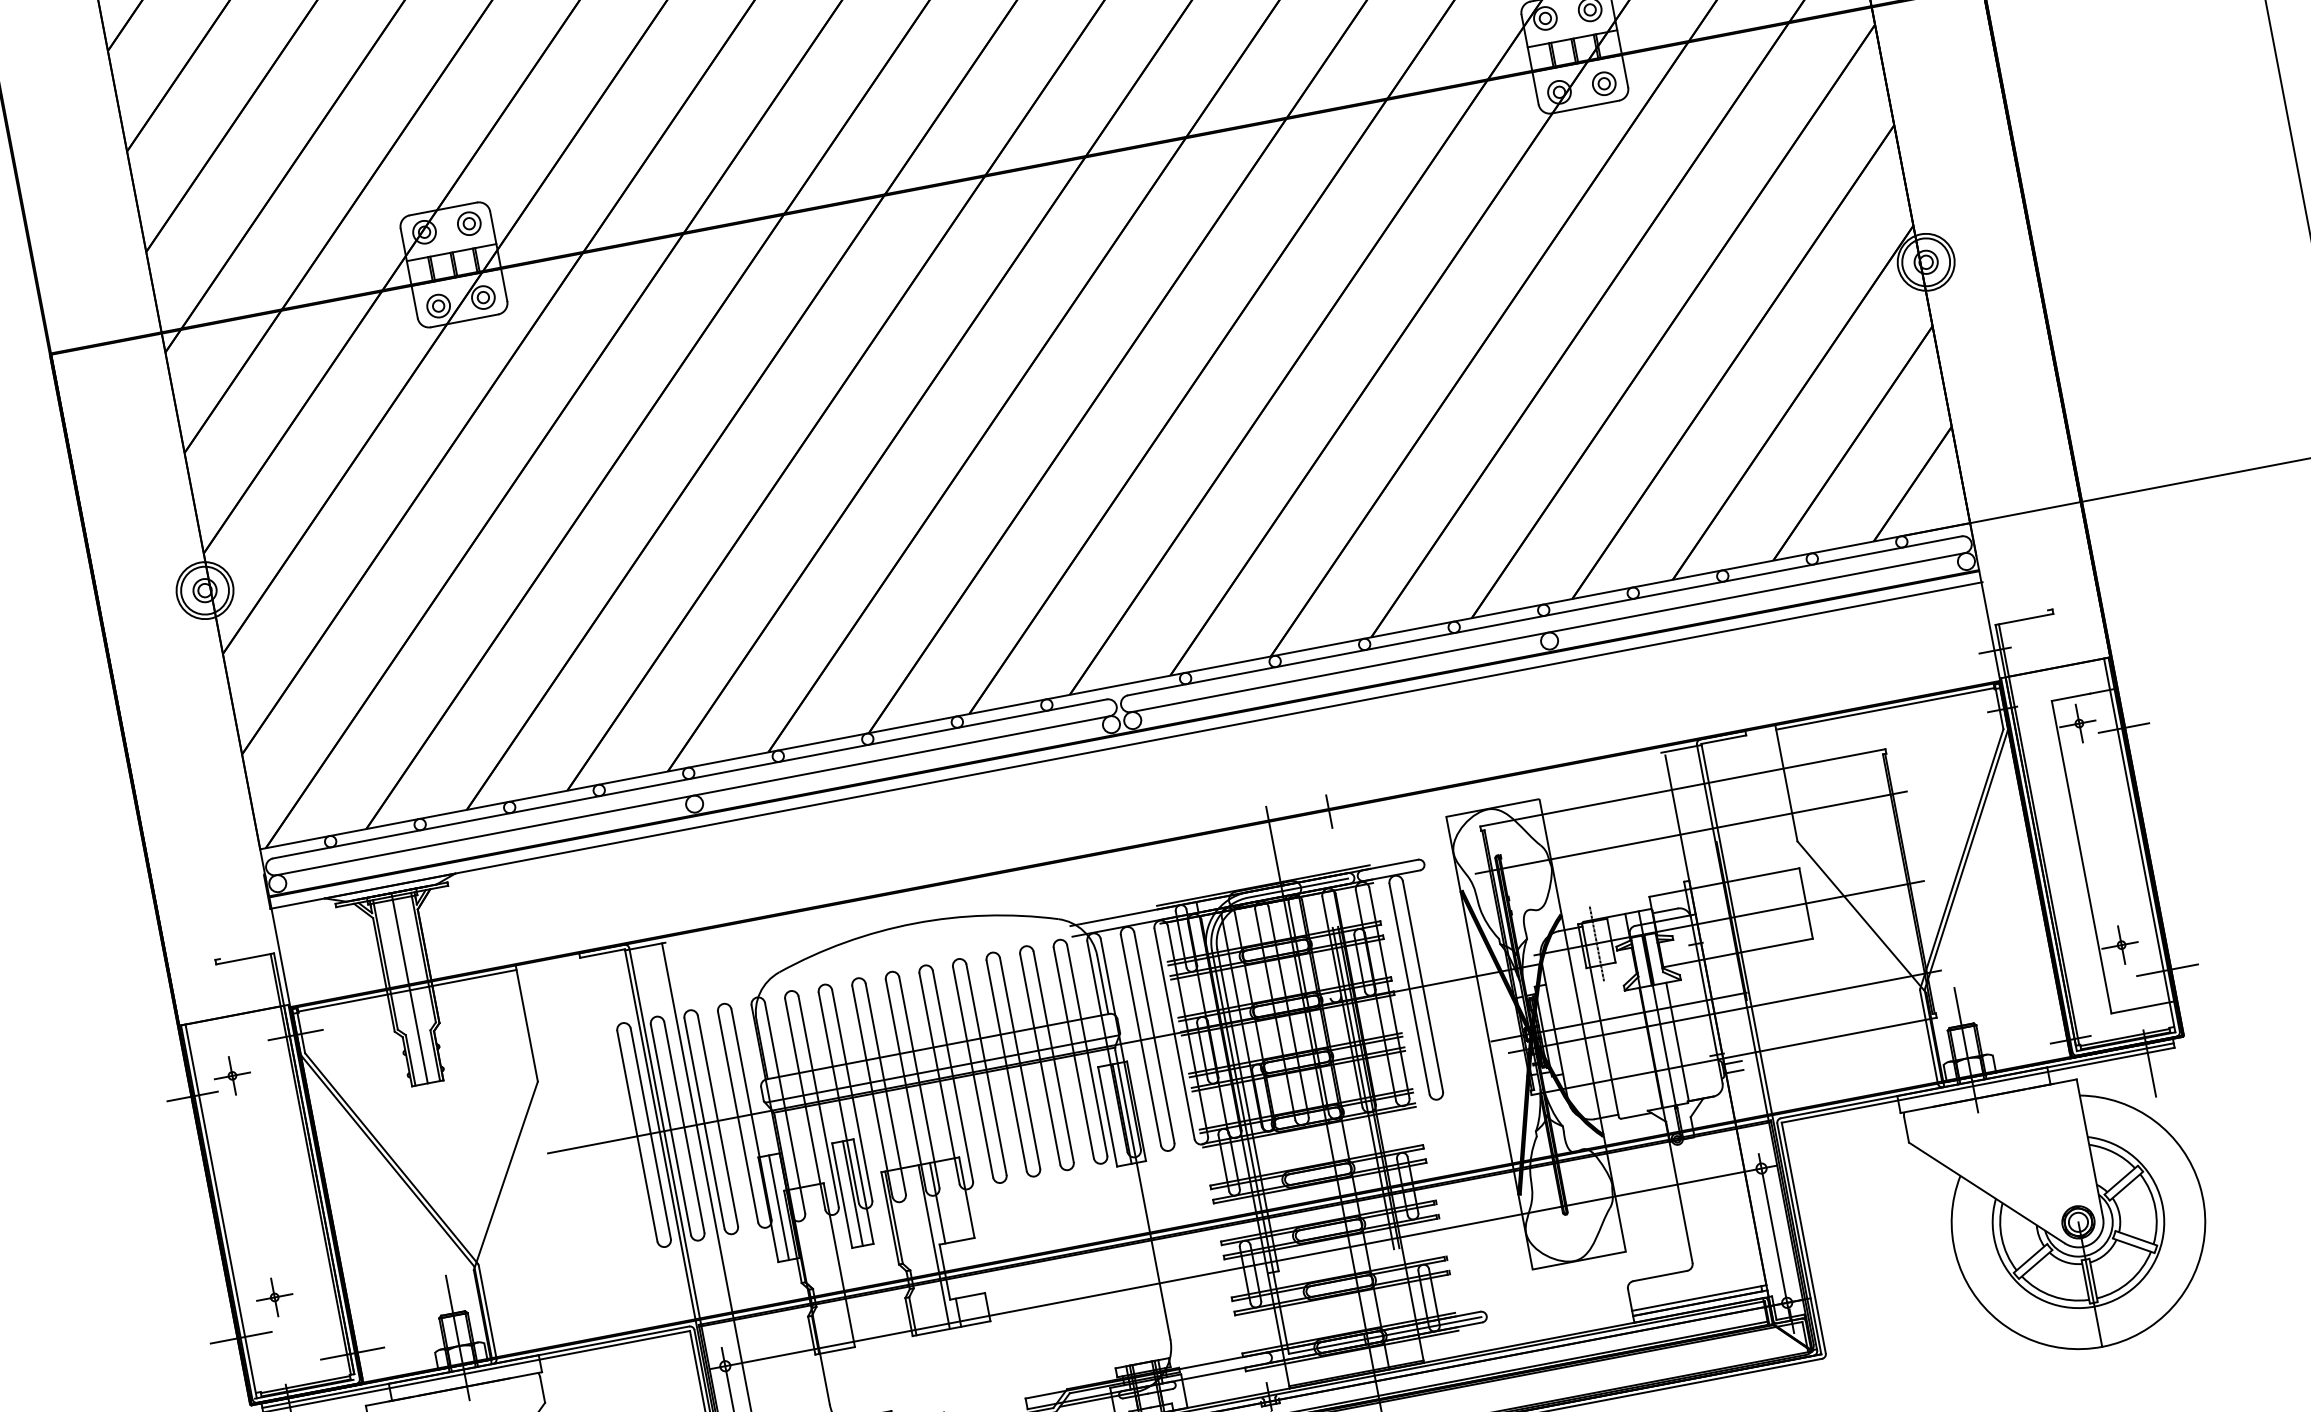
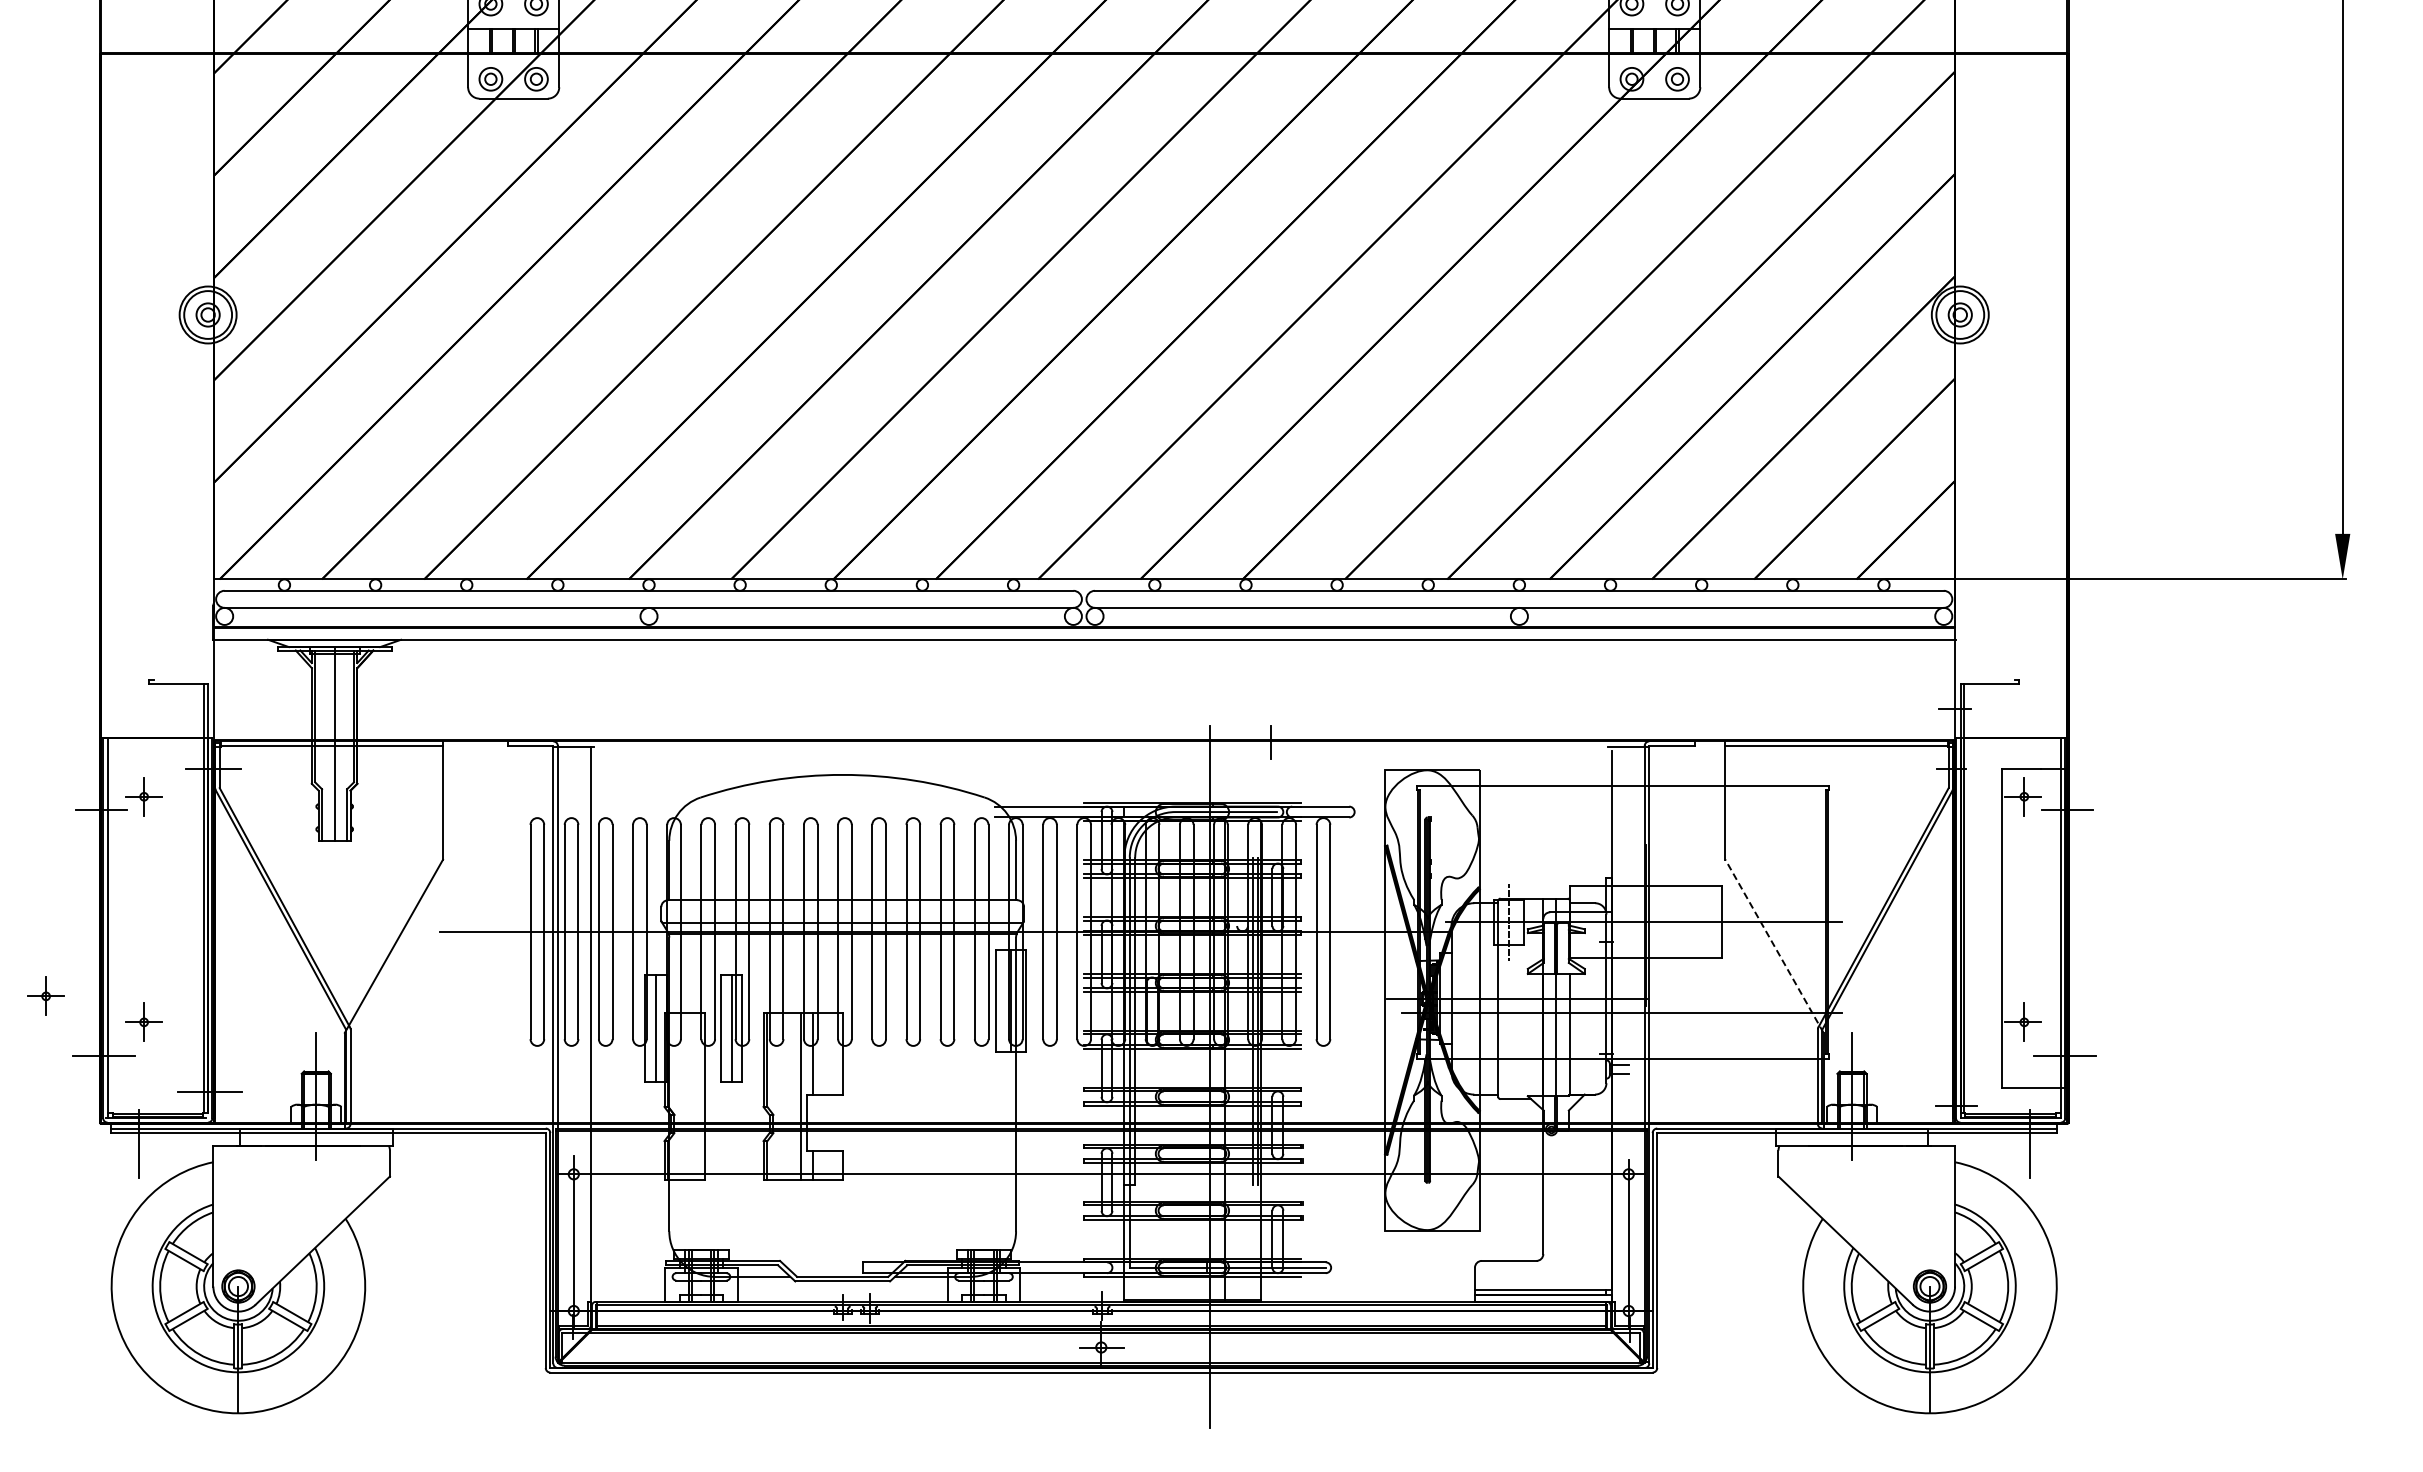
line: (1691, 832) -> (1622, 831), removed
line: (1862, 917) -> (1774, 946), solid -> dashed
part: (172, 1289) -> (45, 995), added

